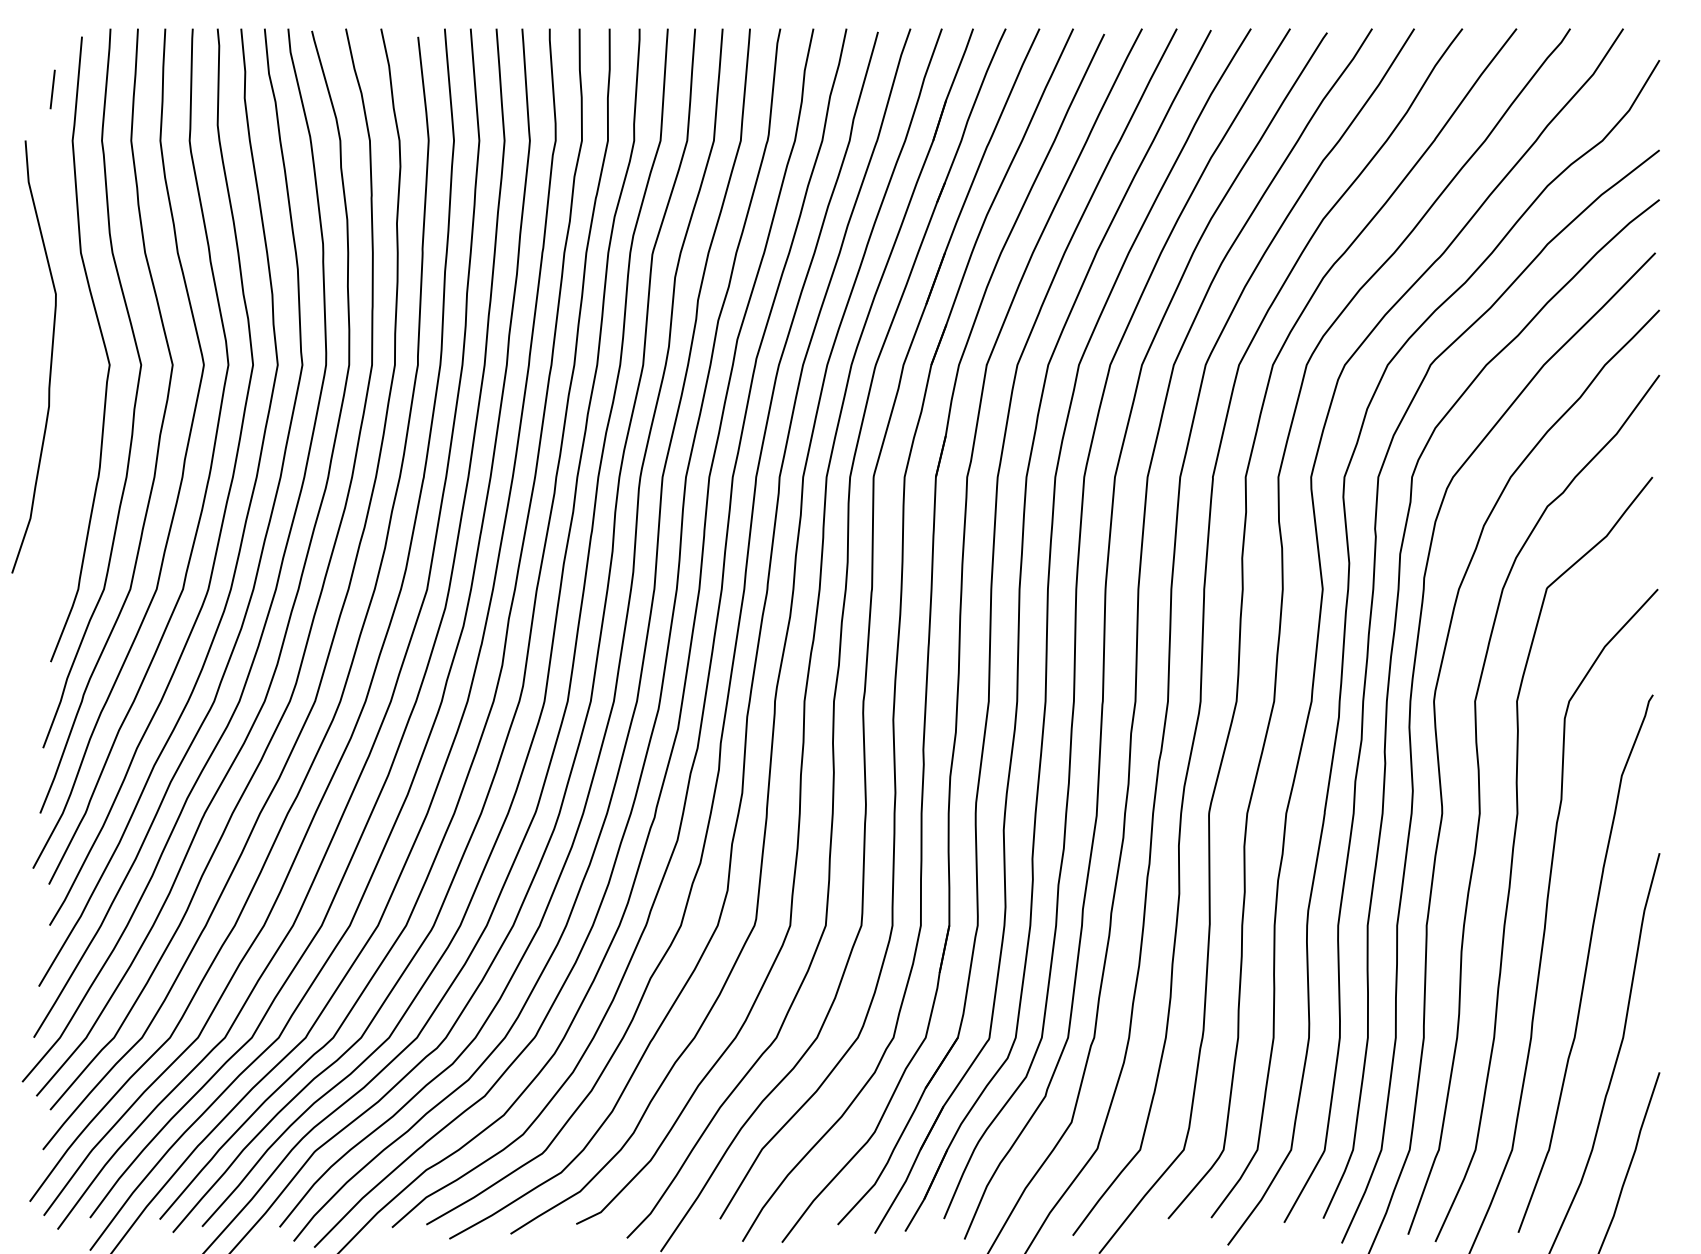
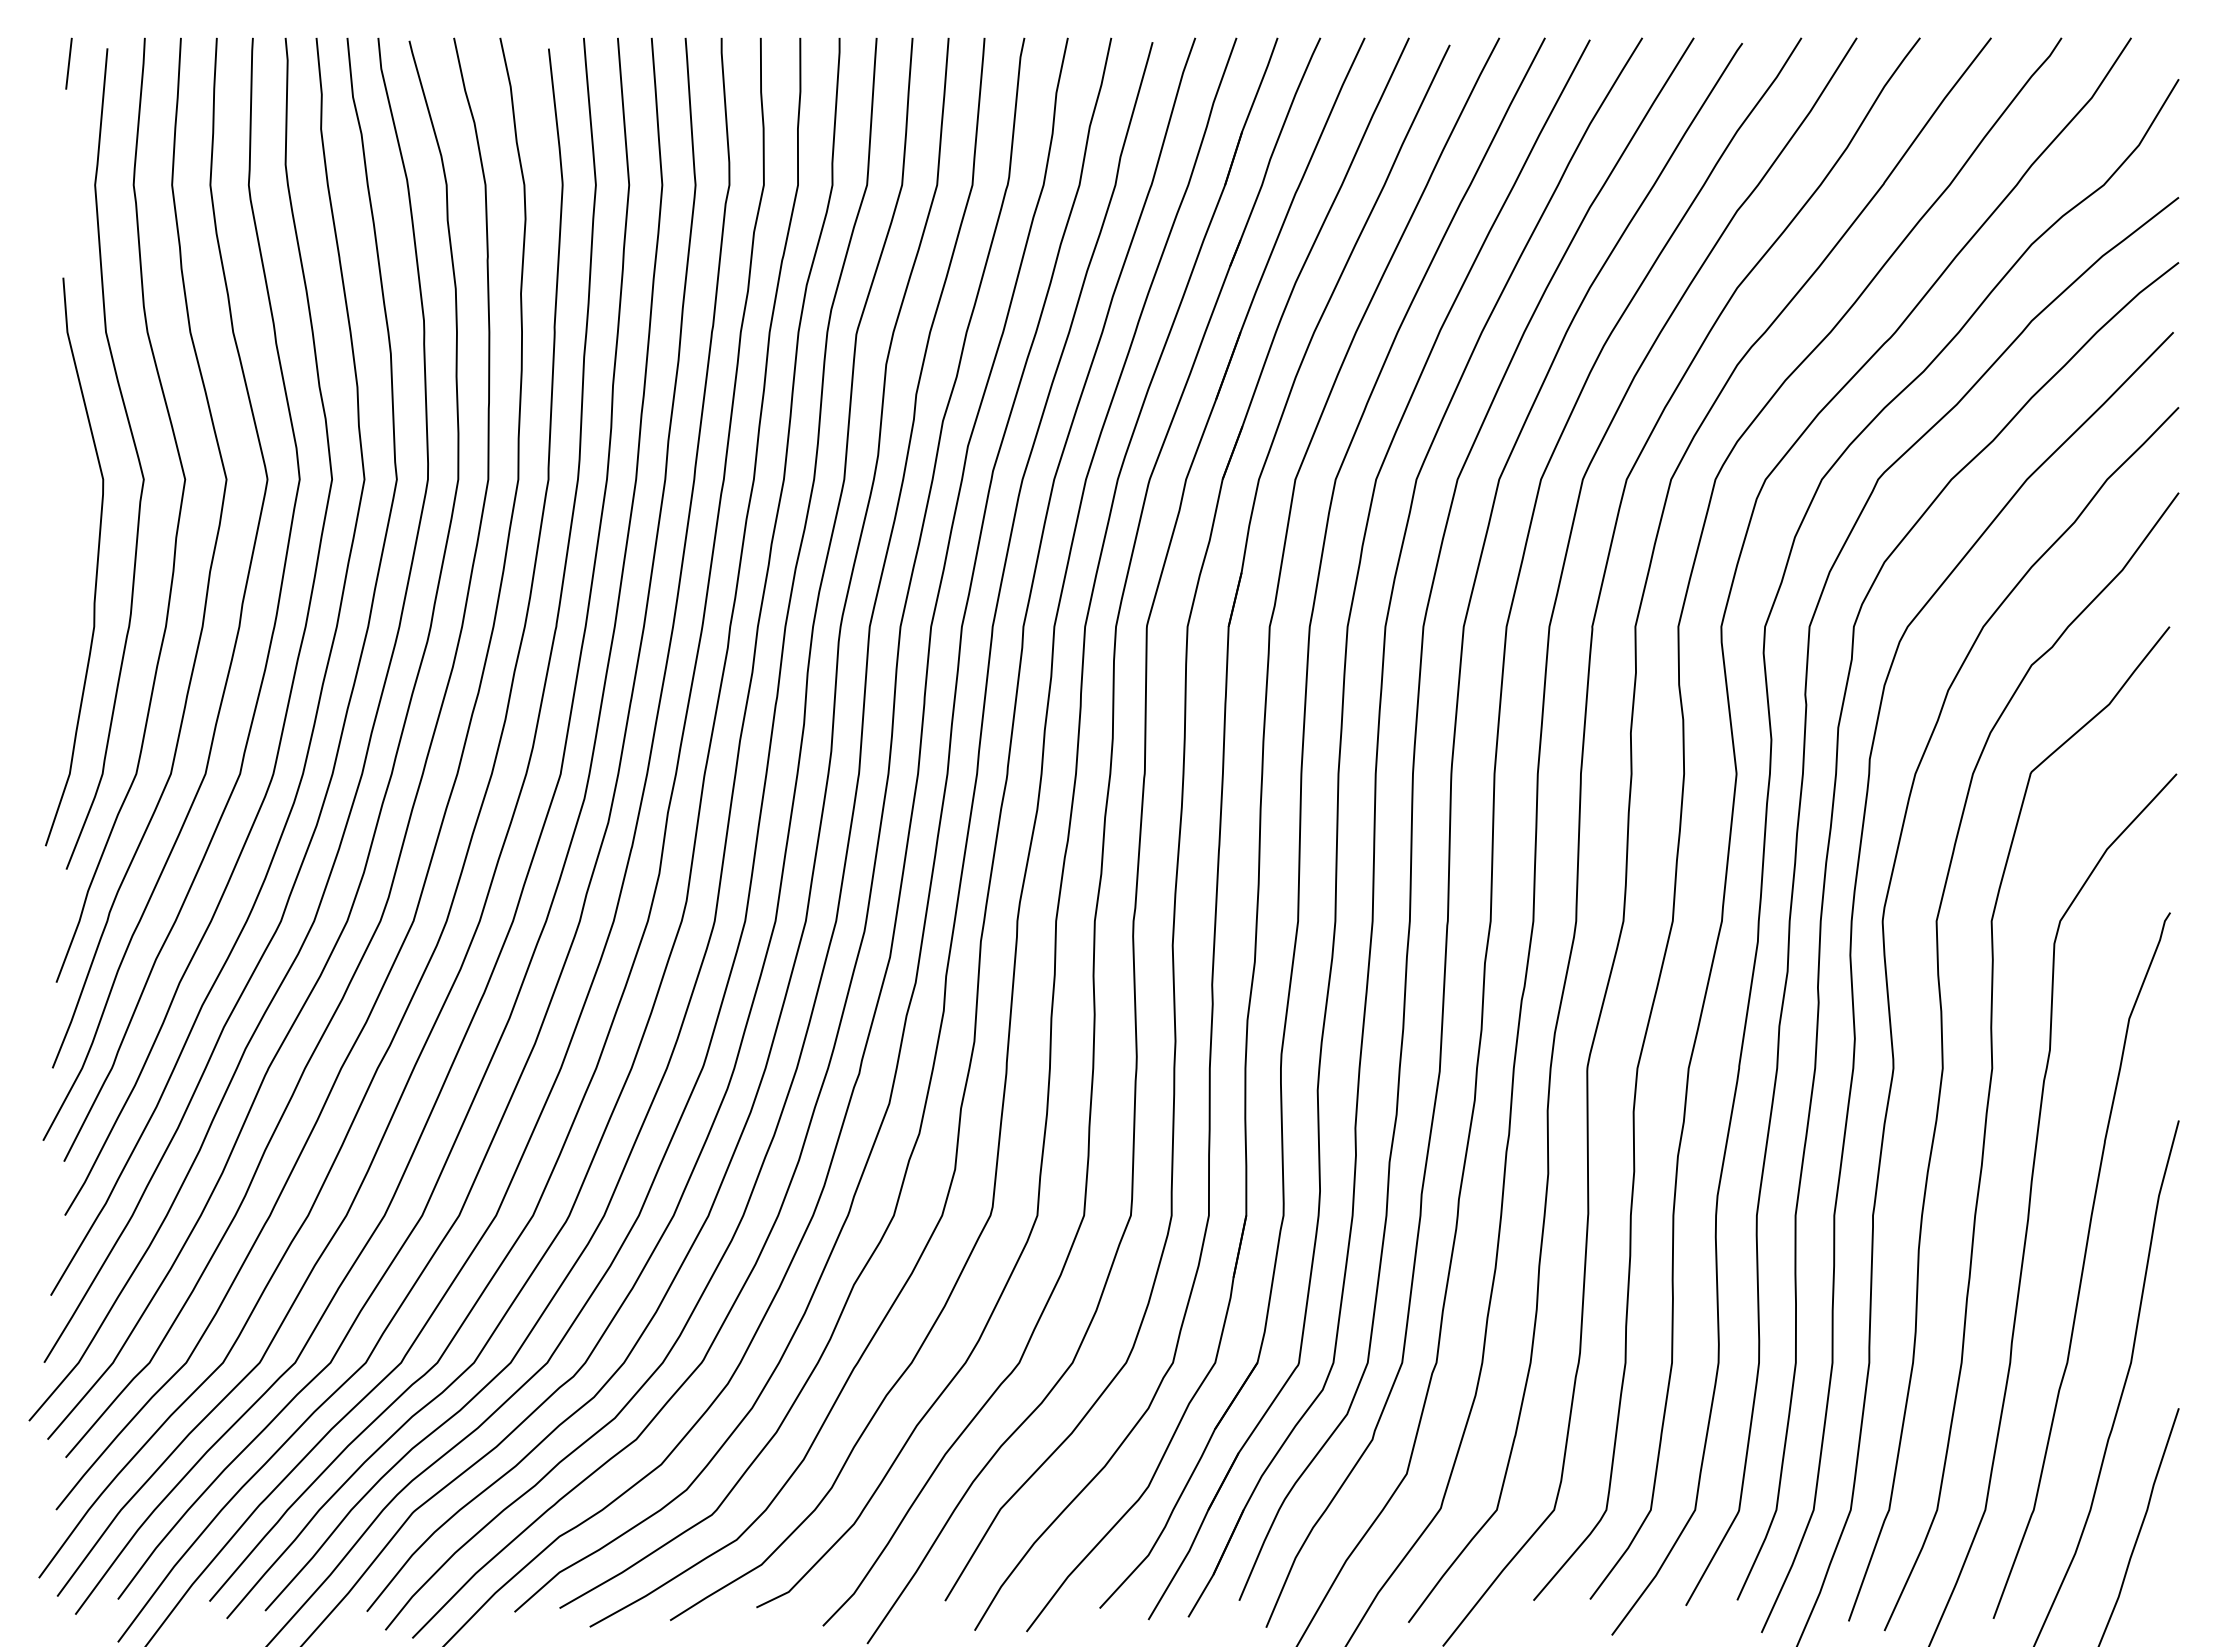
line: (52, 89) -> (68, 63), moved
curve: (50, 356) -> (96, 561), moved

